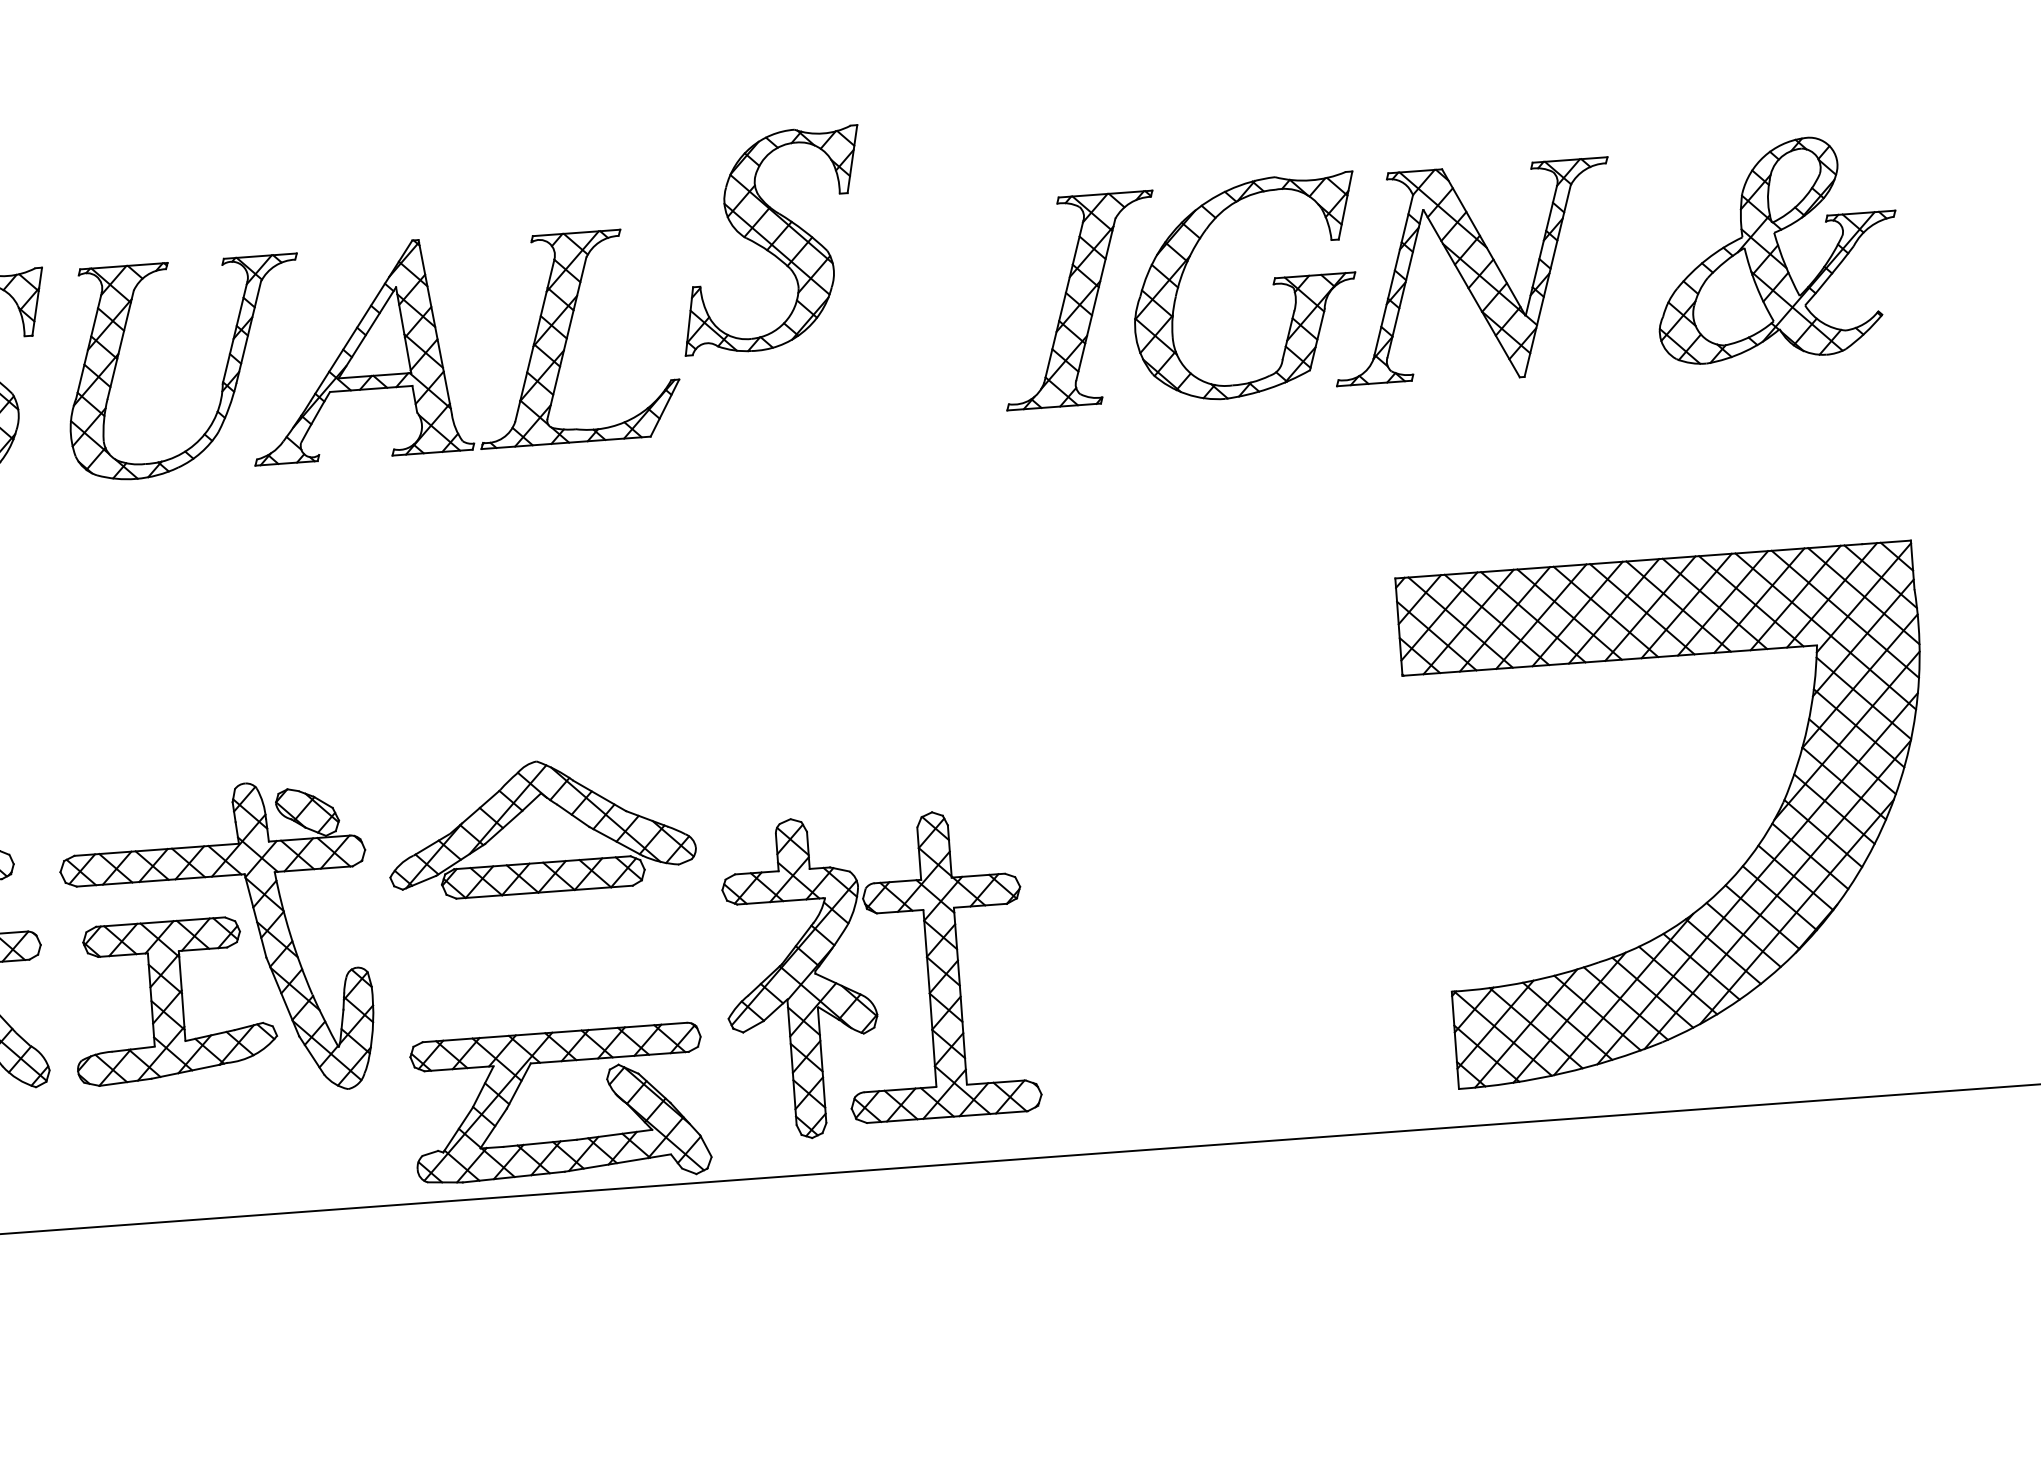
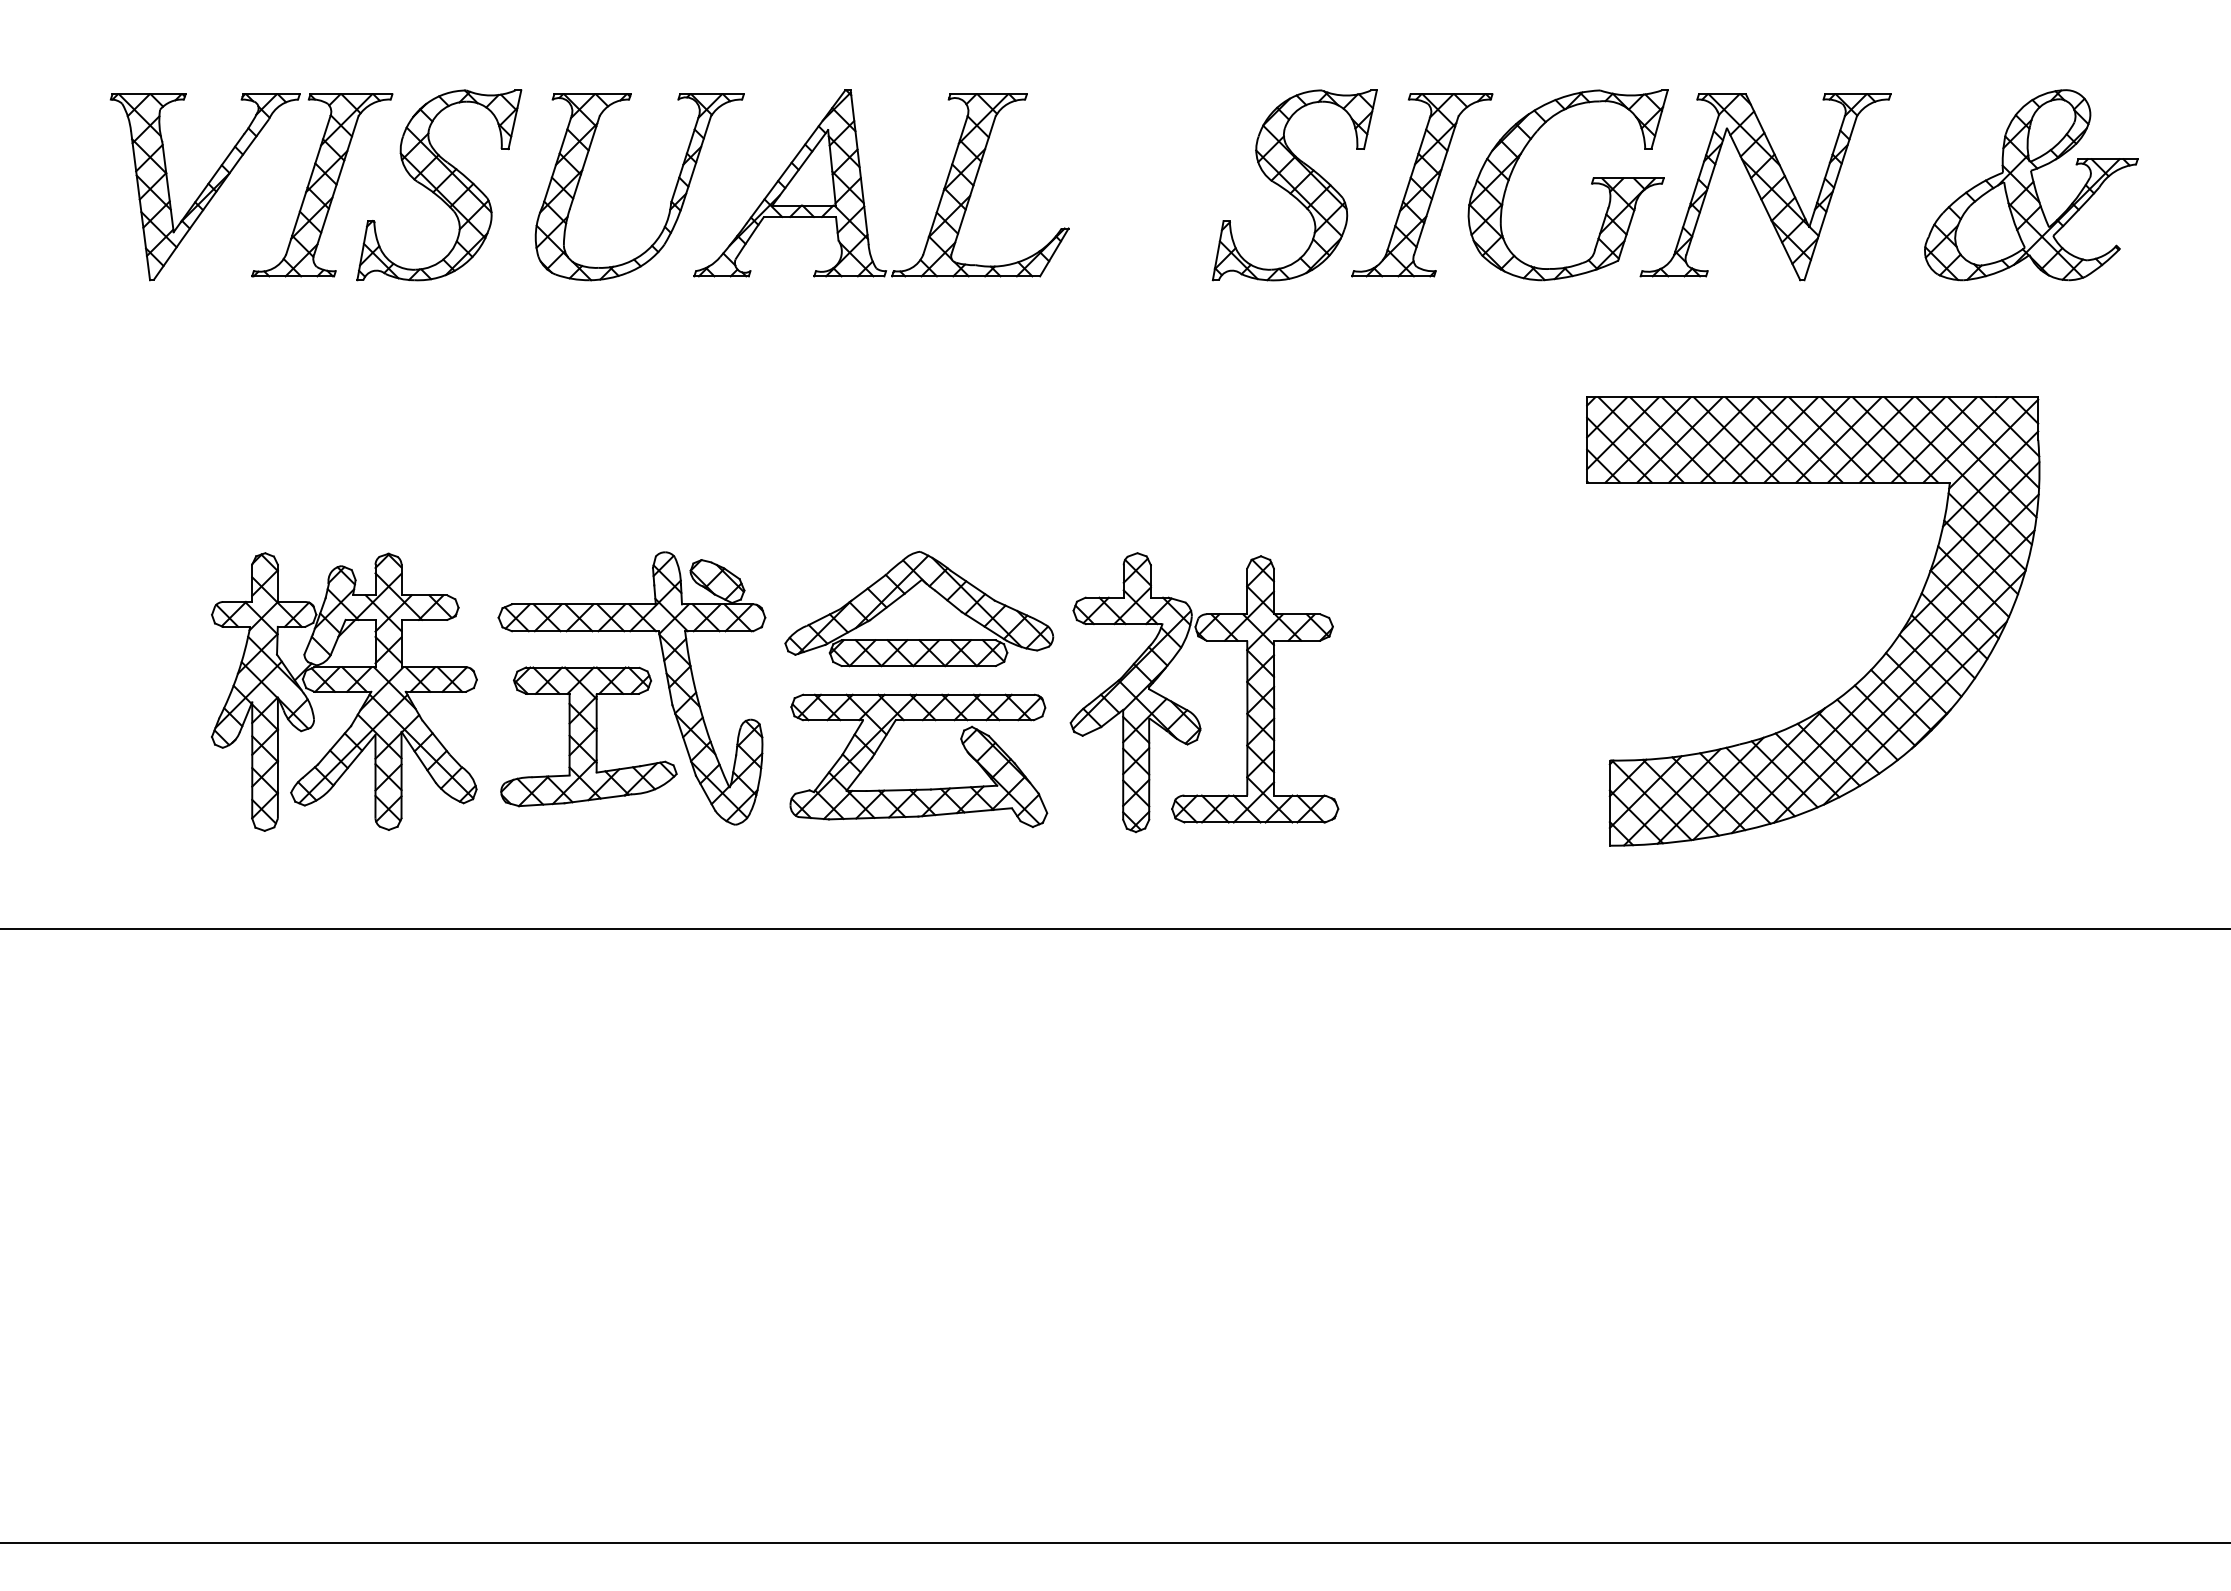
part: (771, 240) -> (1294, 185), moved
part: (1729, 879) -> (1858, 680), moved
part: (865, 995) -> (1191, 711), moved
part: (562, 1139) -> (918, 788), moved

